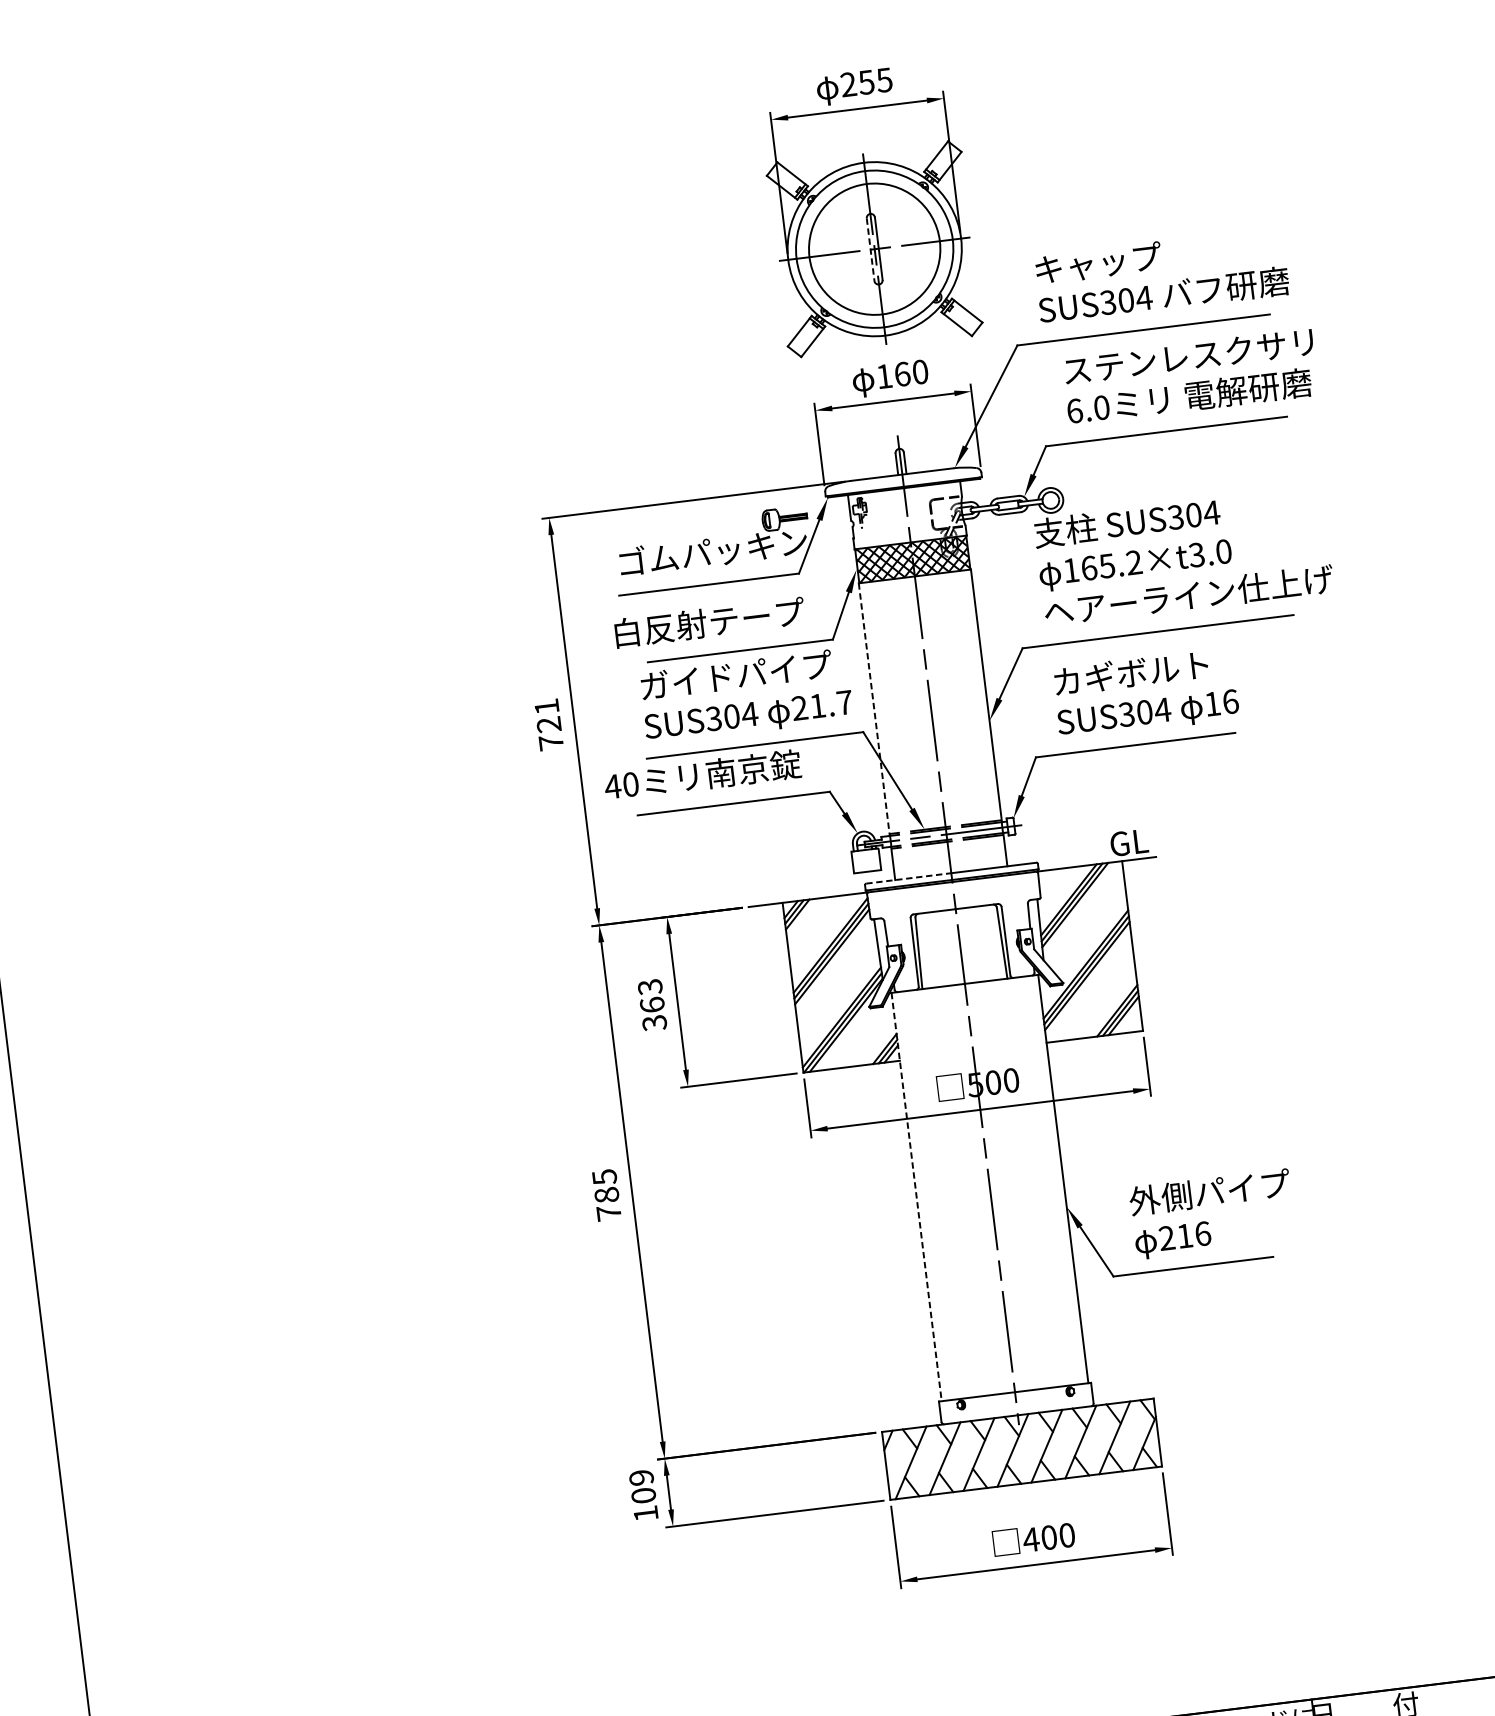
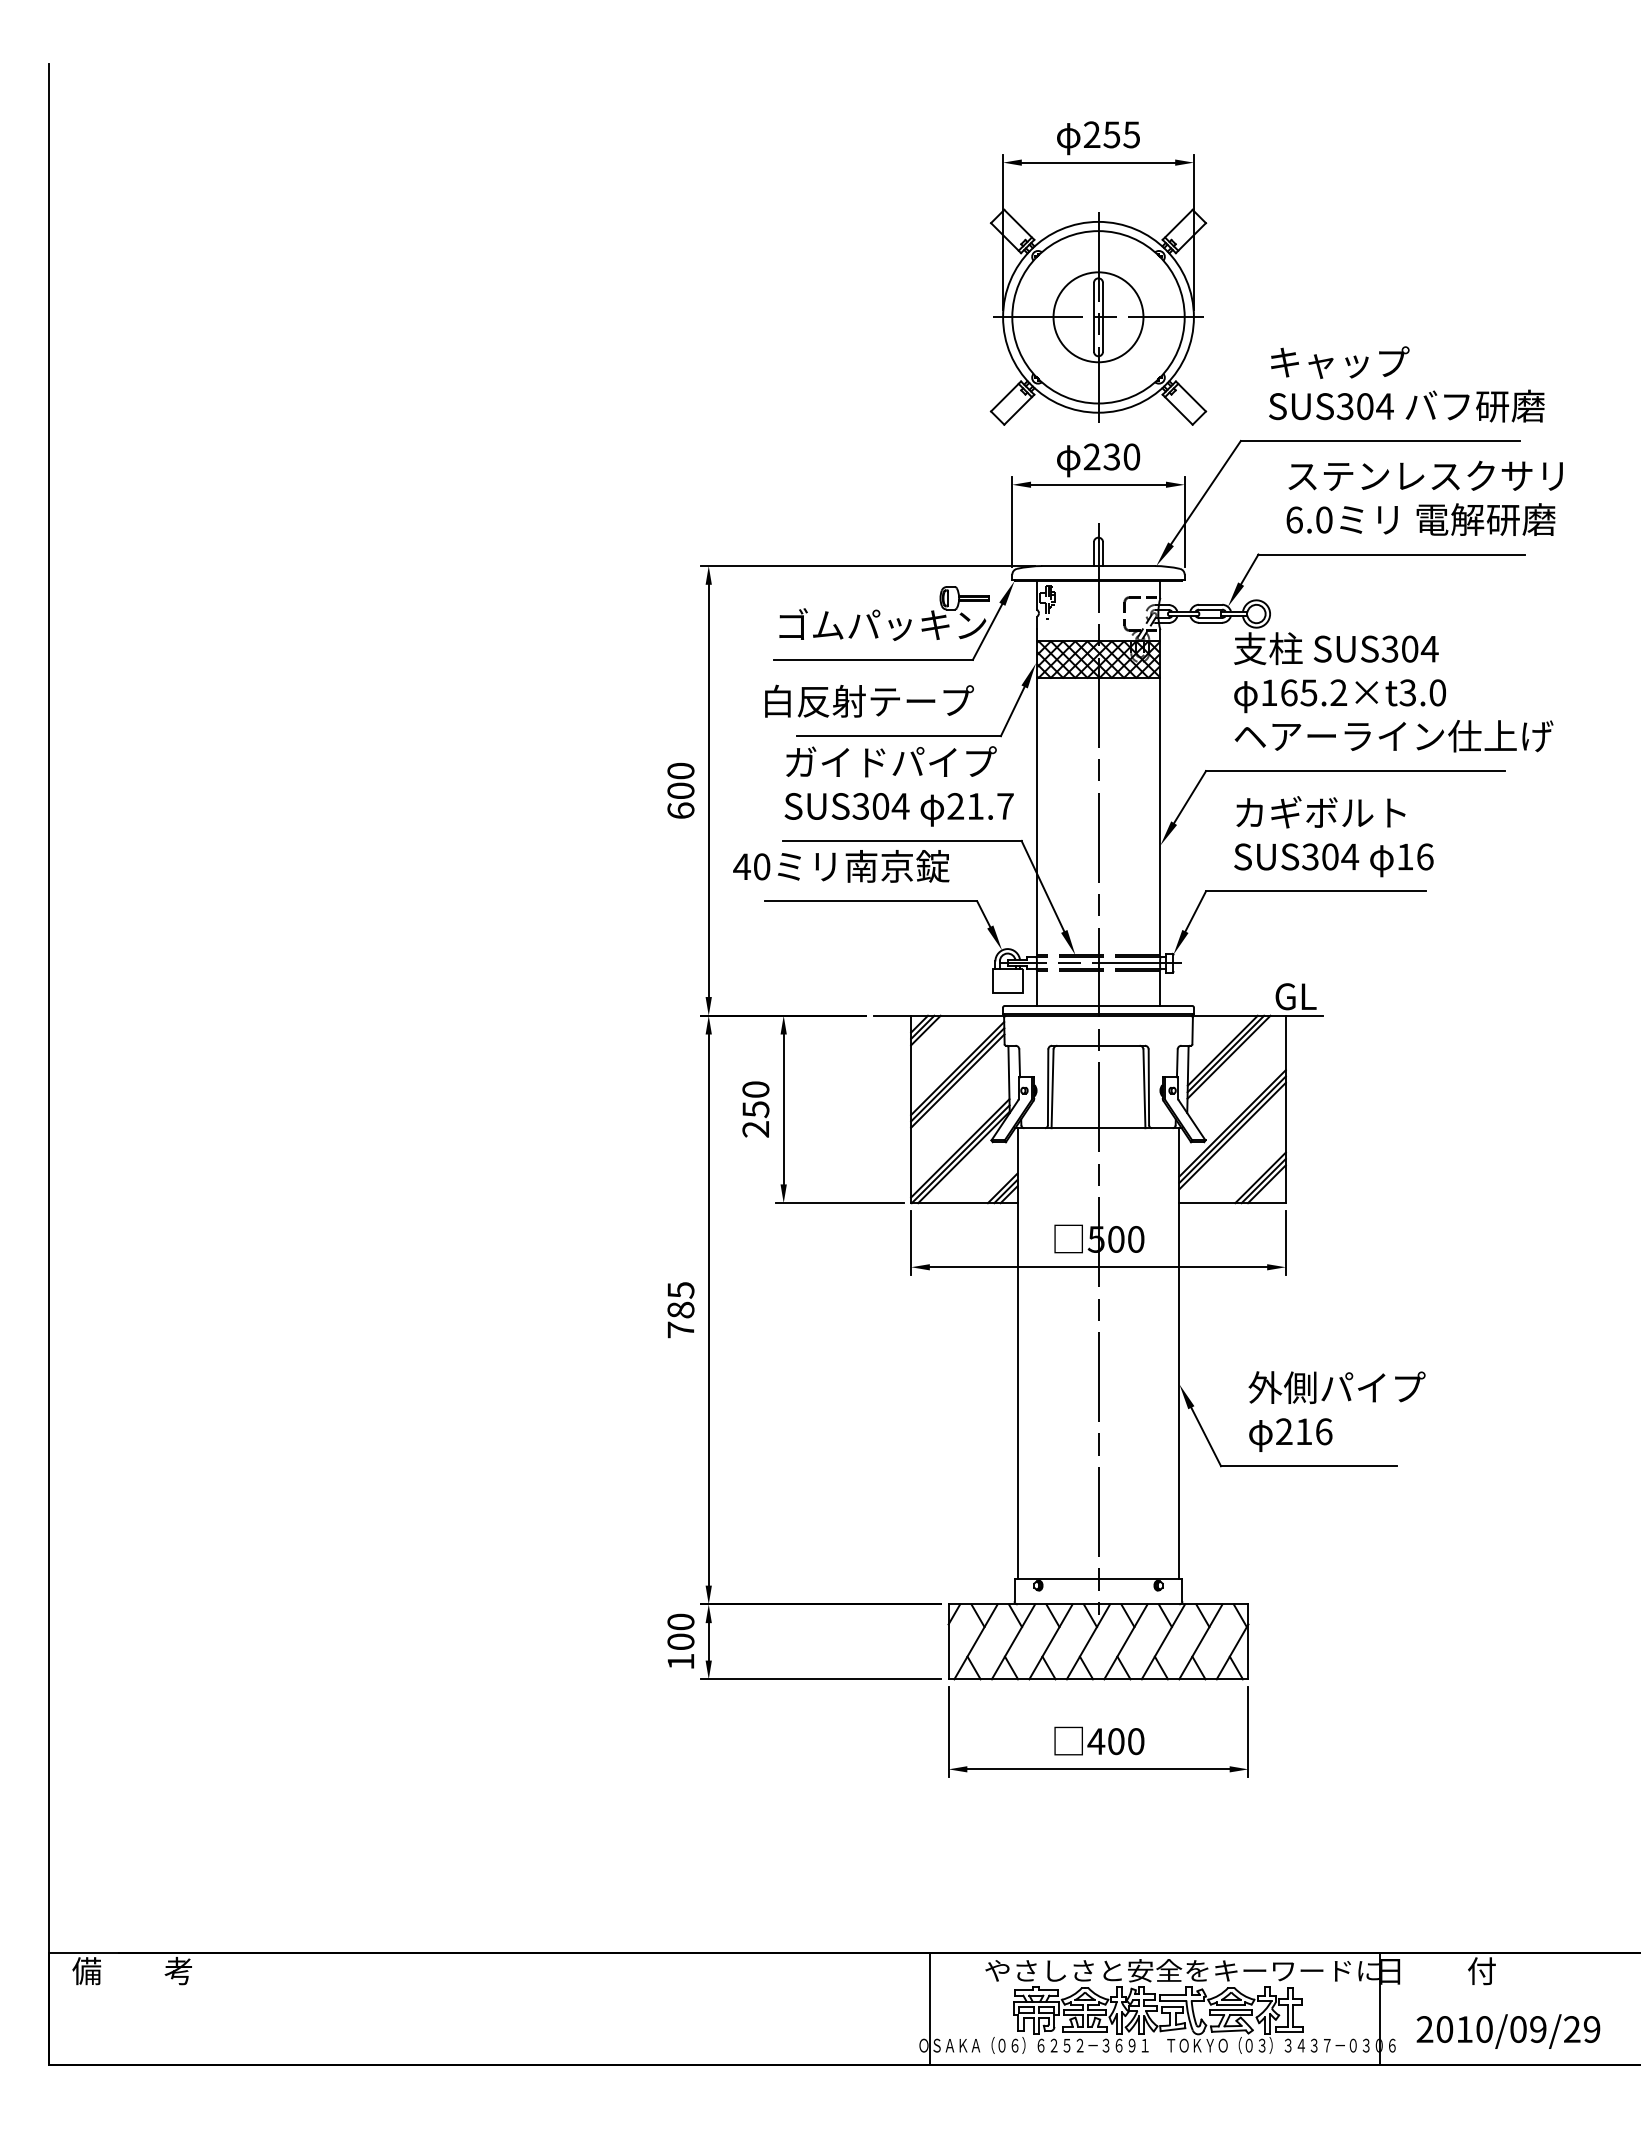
line: (871, 249) -> (1094, 317), dashed -> solid
circle: (874, 249) -> (1098, 317), size x0.62
text: (892, 374) -> (1101, 456), 160 -> 230
line: (874, 709) -> (1036, 817), dashed -> solid
text: (548, 724) -> (680, 790), 721 -> 600
line: (908, 878) -> (1051, 1006), dashed -> solid
text: (652, 1005) -> (755, 1109), 363 -> 250
line: (916, 1197) -> (1017, 1354), dashed -> solid
text: (641, 1477) -> (680, 1621), 109 -> 100

